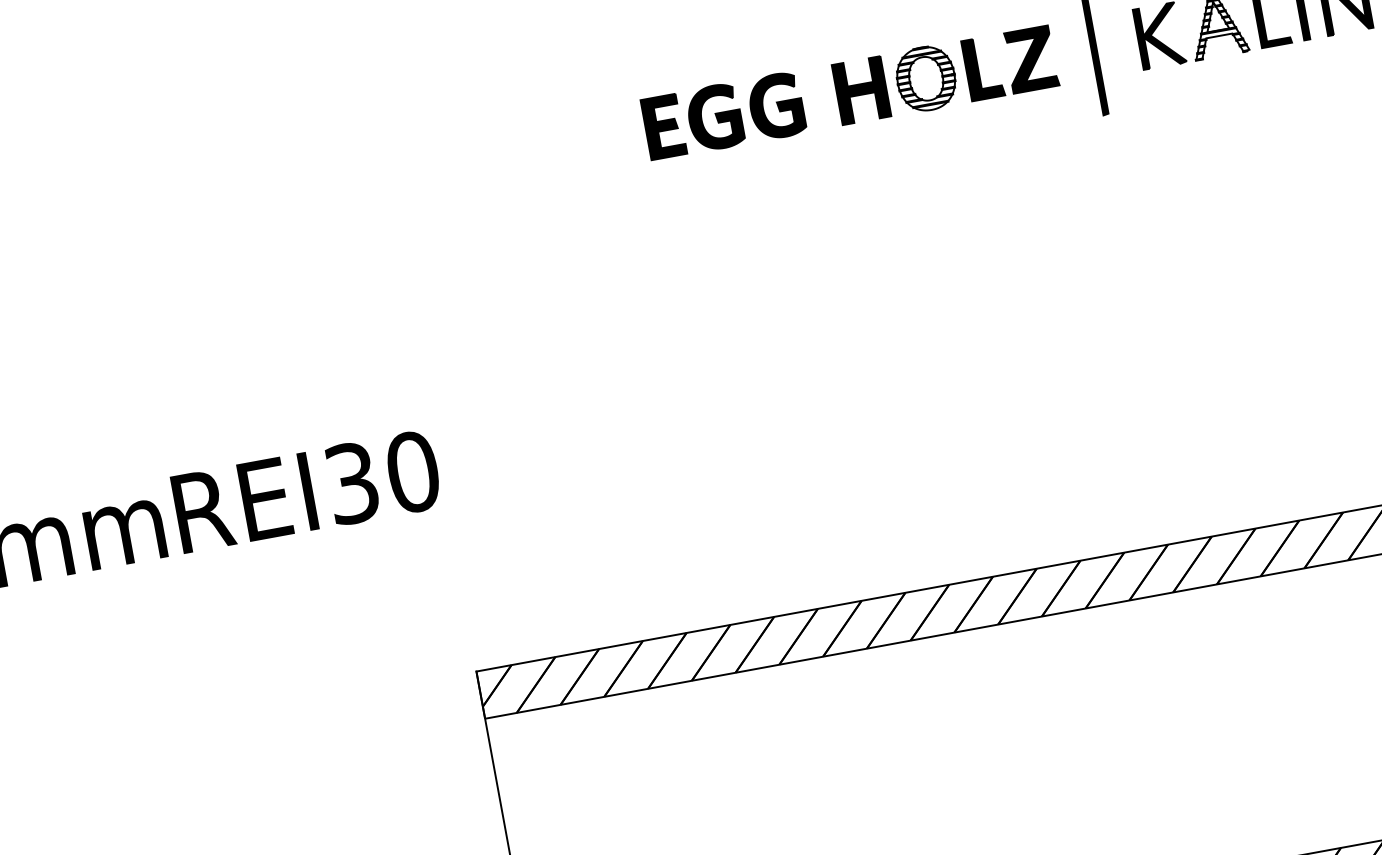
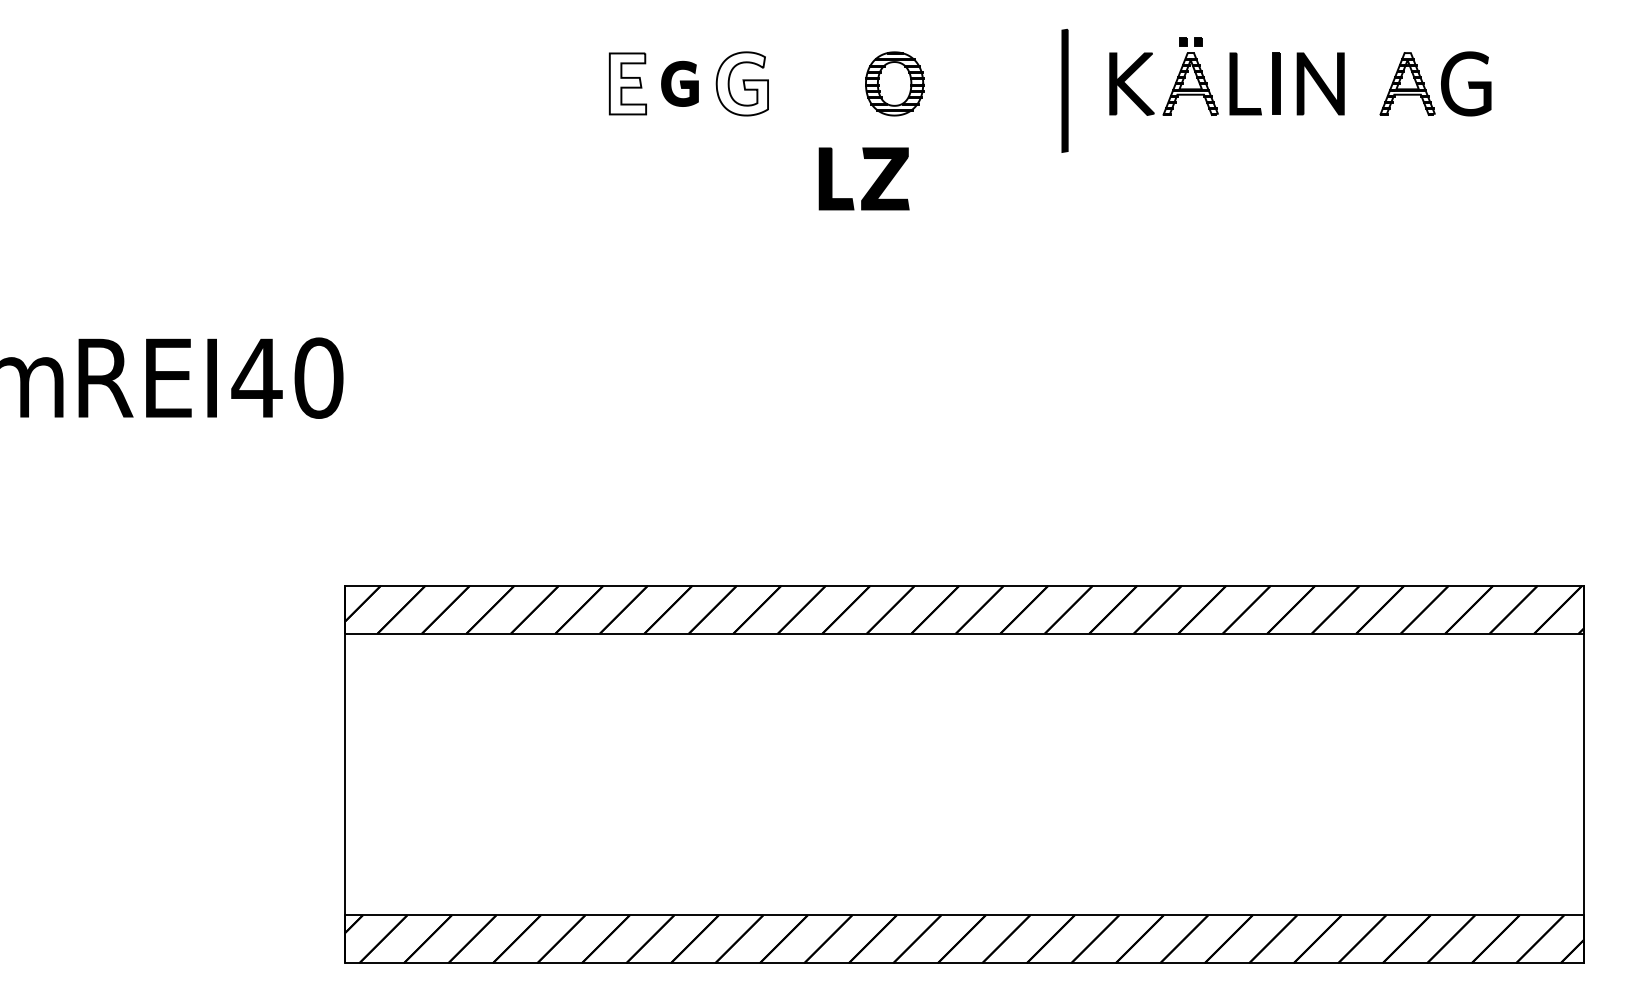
part: (1020, 66) -> (873, 183), moved
part: (861, 90) -> (828, 83), removed
fill: (776, 105) -> (742, 83), removed
part: (714, 117) -> (679, 83), size x0.7
fill: (663, 126) -> (627, 83), removed
text: (351, 482) -> (256, 377), REI30 -> REI40

